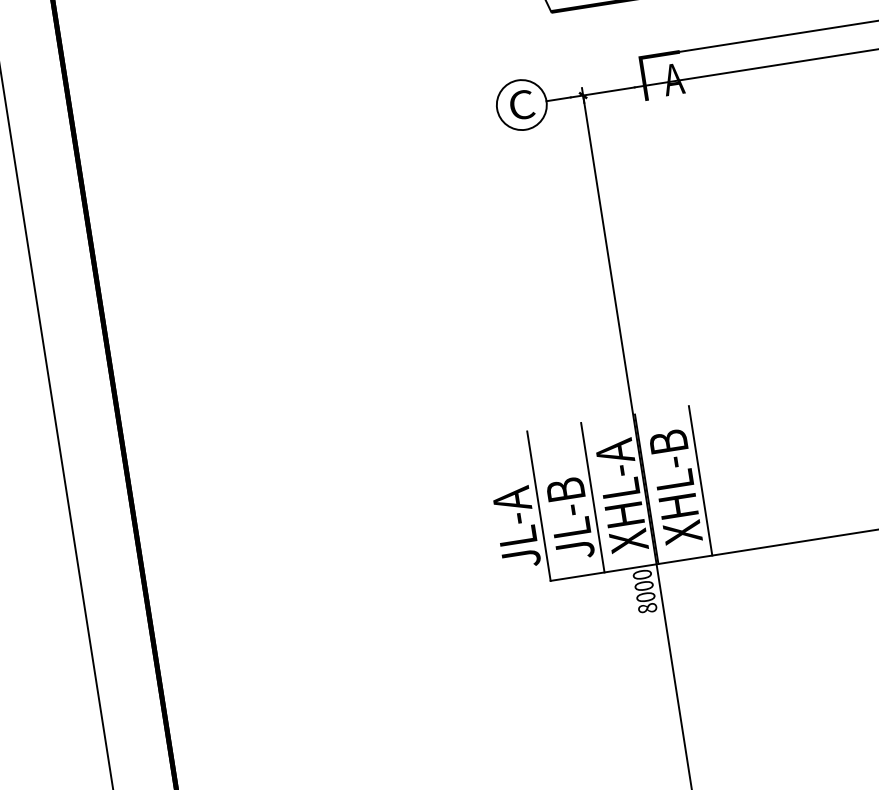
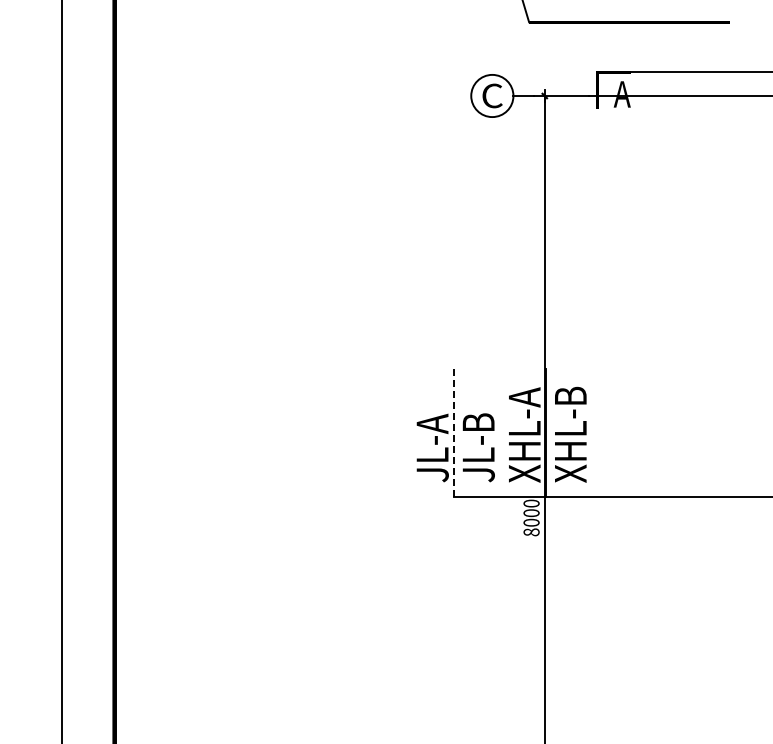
line: (700, 480) -> (592, 432), removed
line: (593, 497) -> (500, 432), removed
line: (539, 505) -> (454, 432), solid -> dashed

